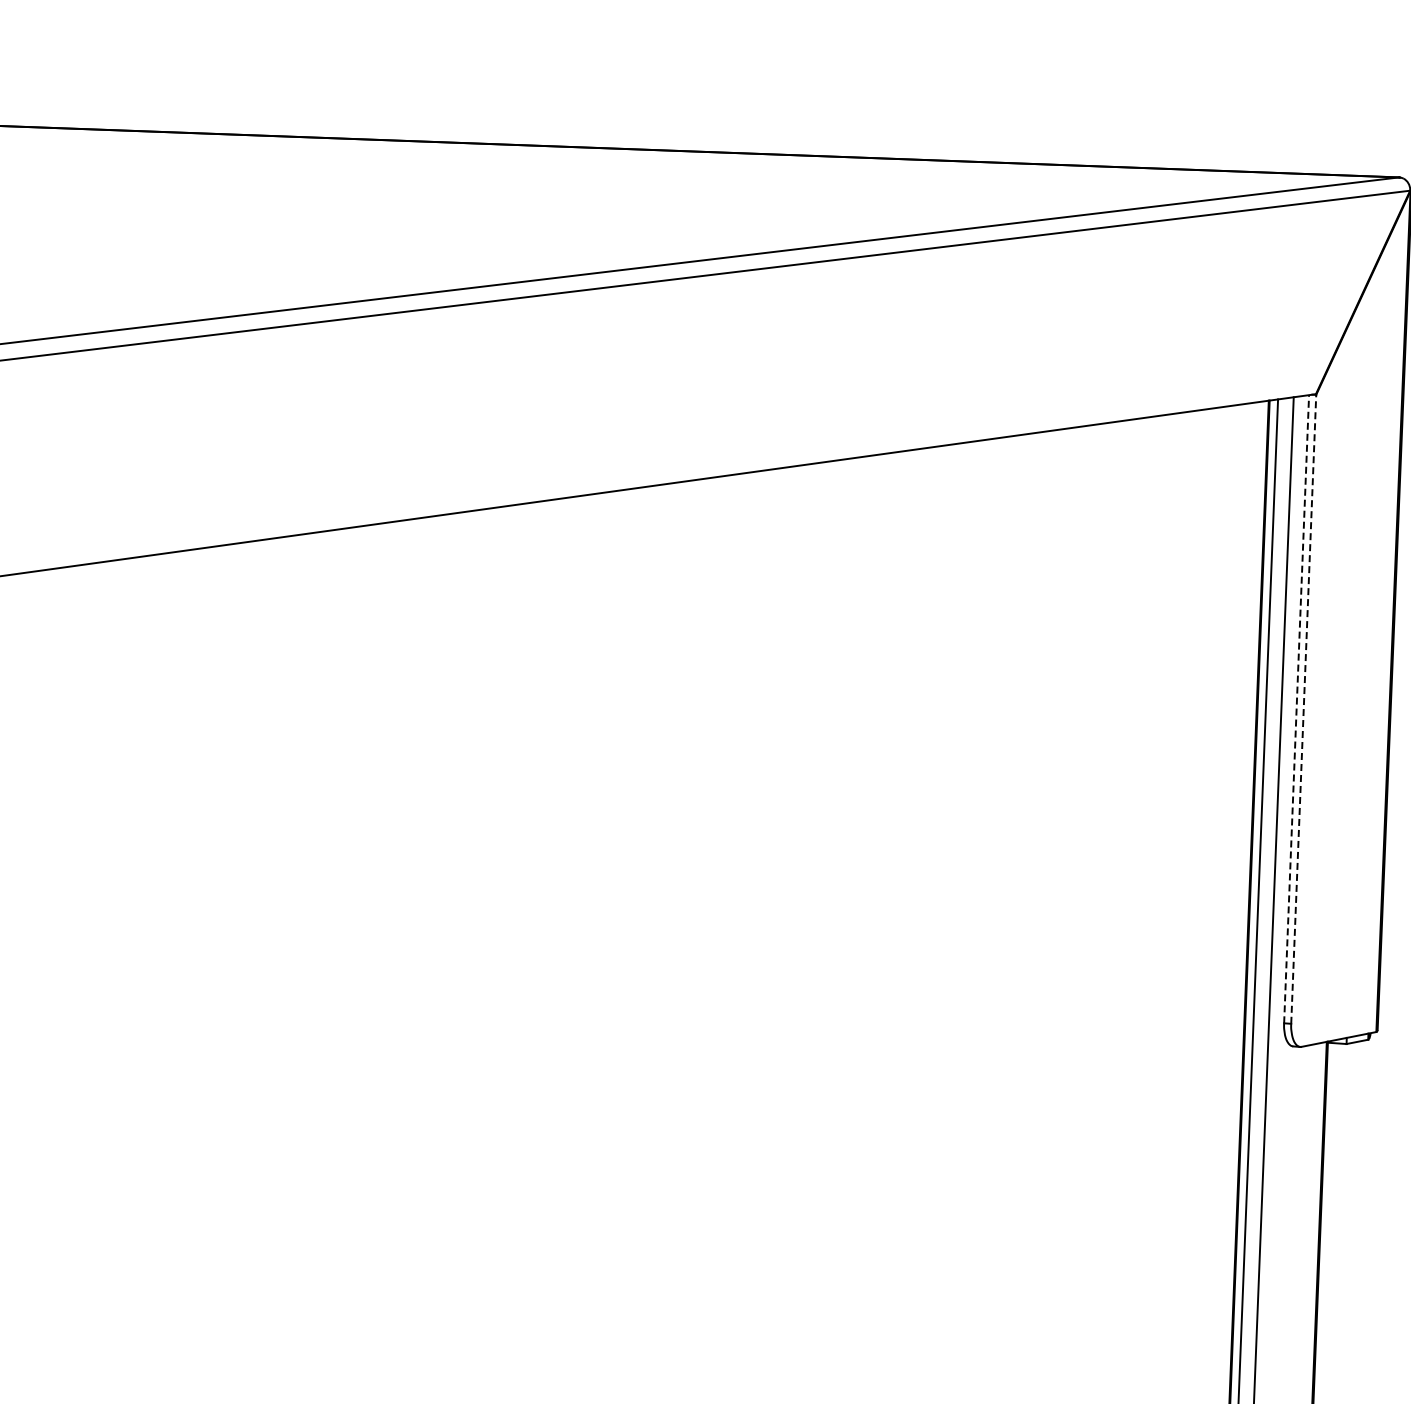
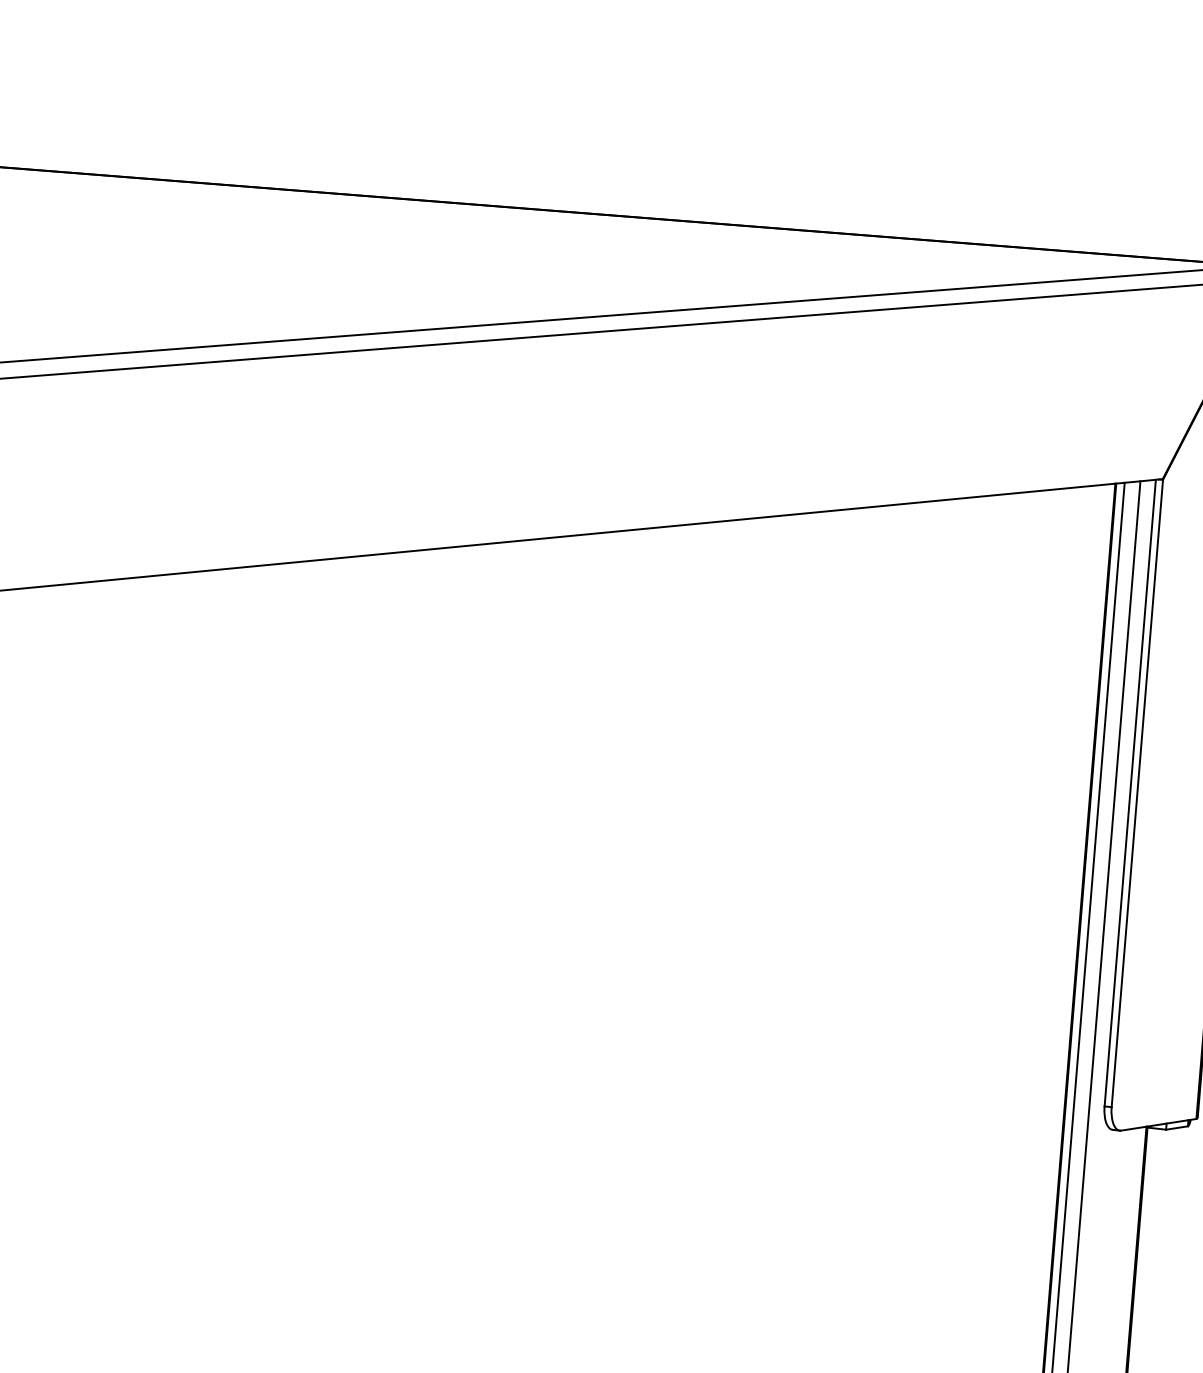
line: (1296, 708) -> (1130, 792), dashed -> solid
line: (1303, 709) -> (1137, 793), dashed -> solid

